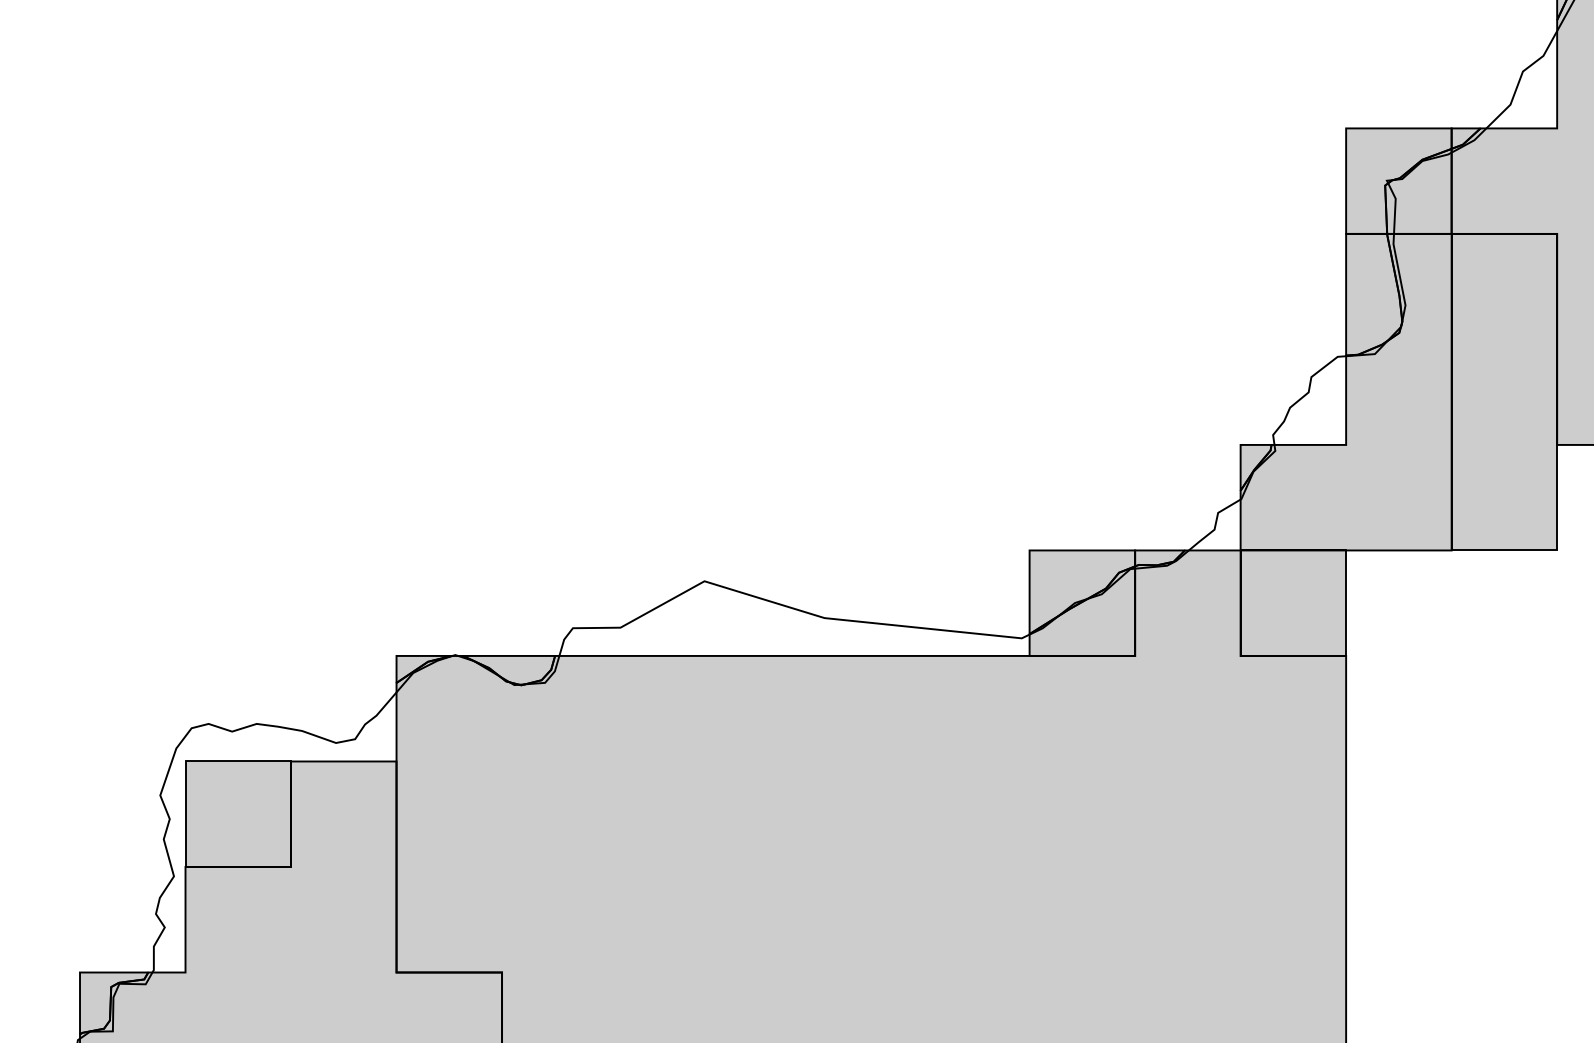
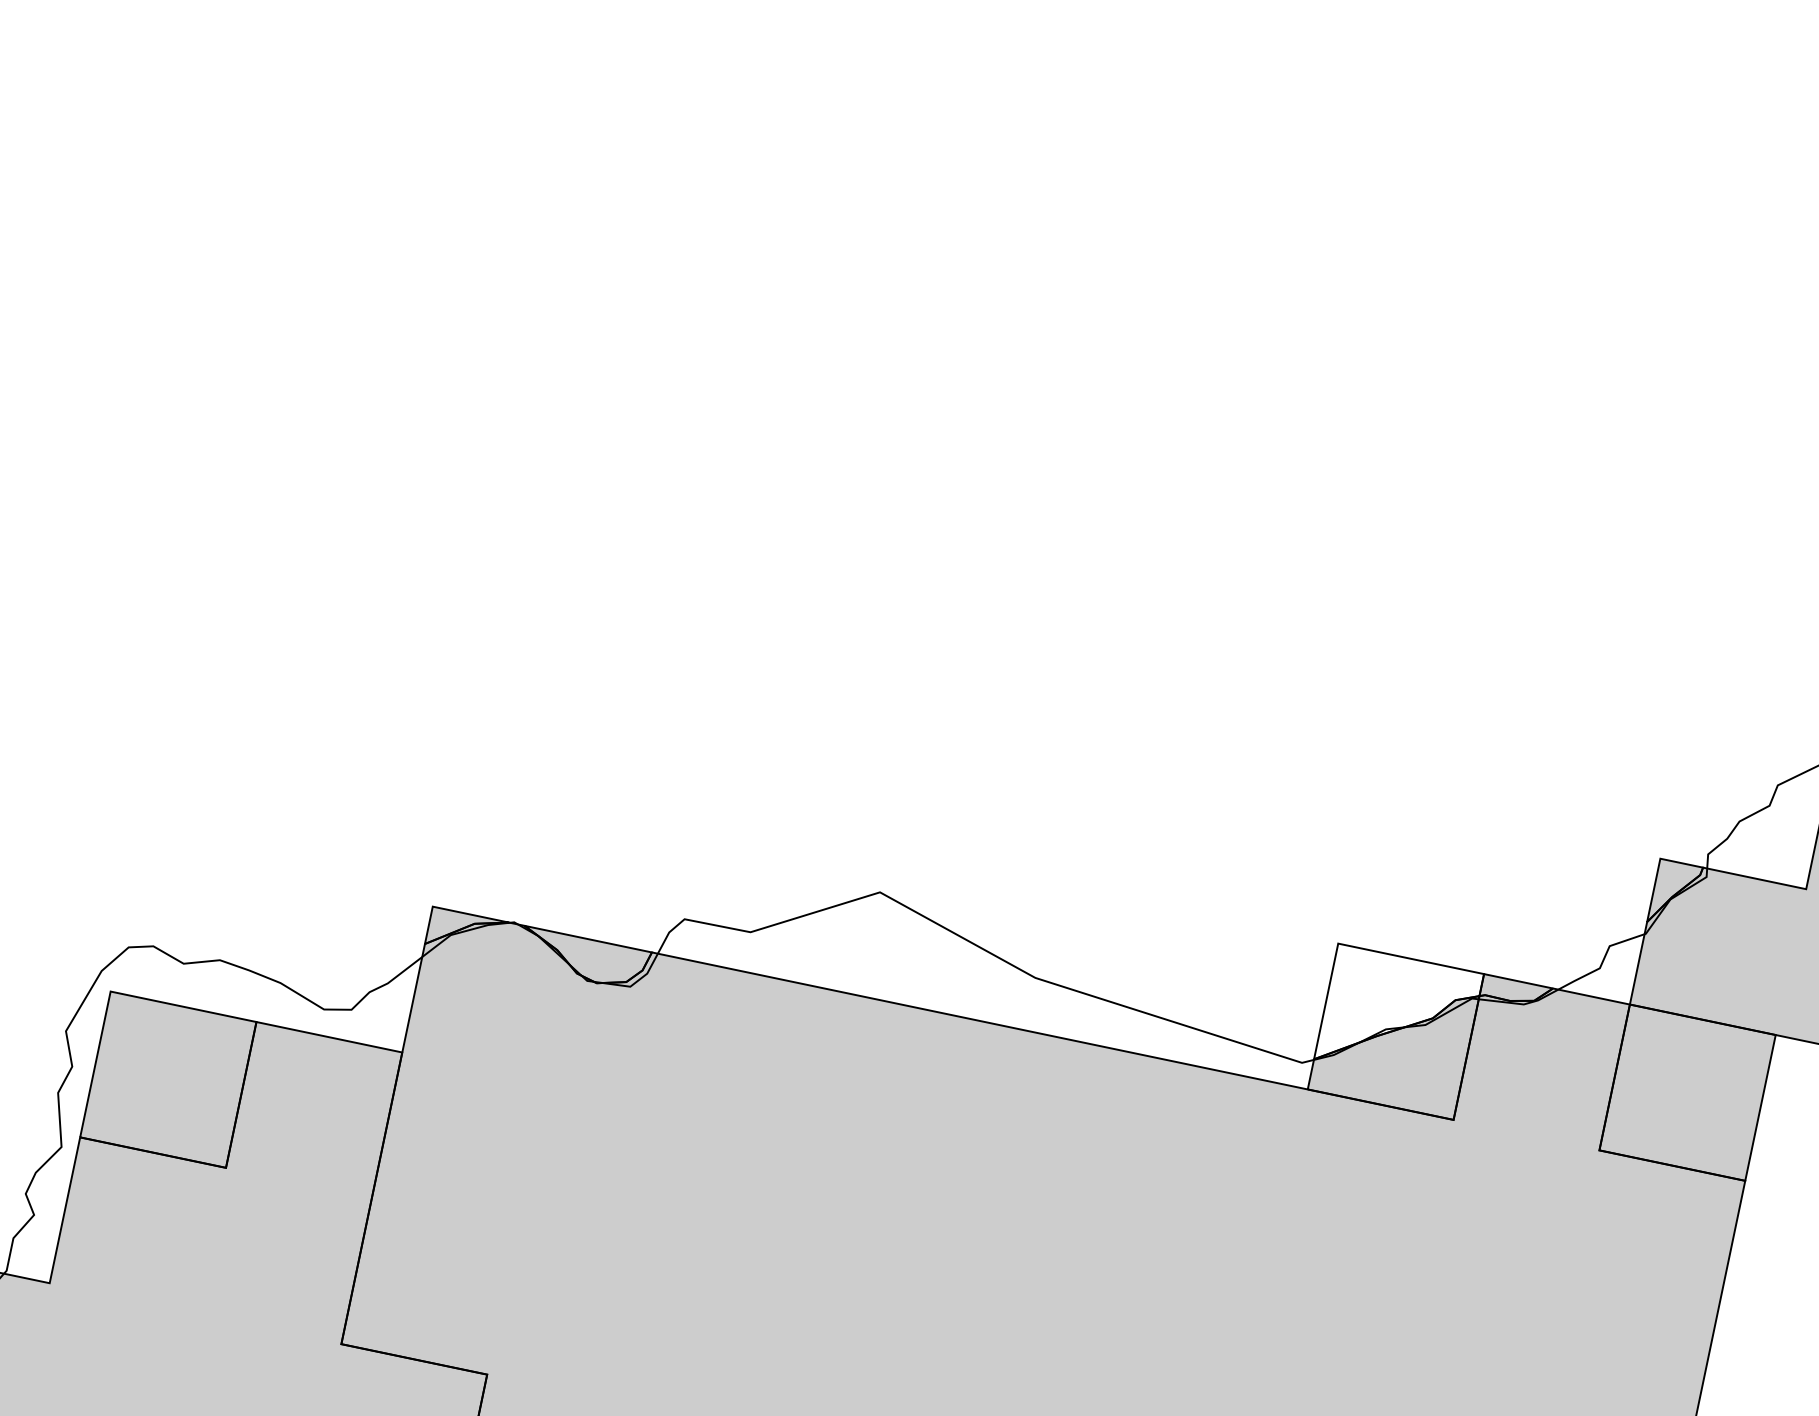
fill: (1082, 592) -> (1399, 1017), removed

